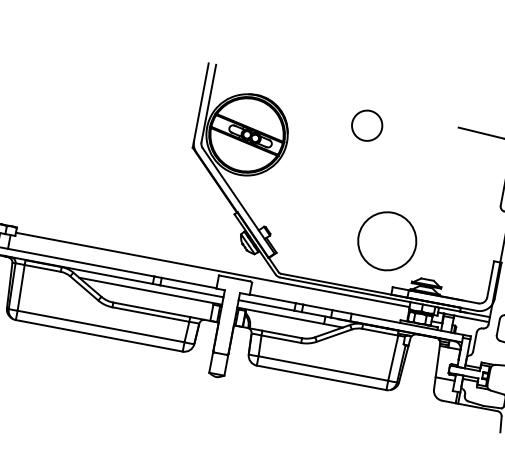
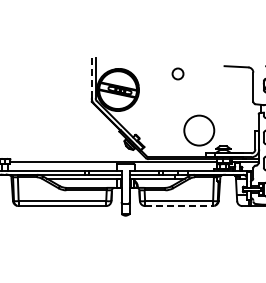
line: (200, 103) -> (91, 78), solid -> dashed
circle: (366, 124) -> (177, 73), size x0.7
line: (322, 378) -> (179, 206), solid -> dashed

